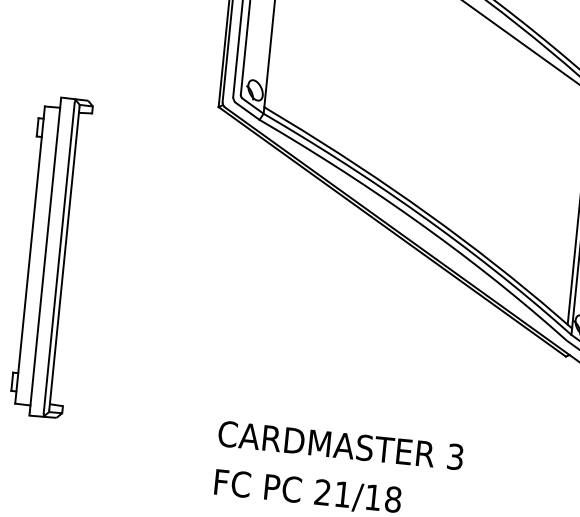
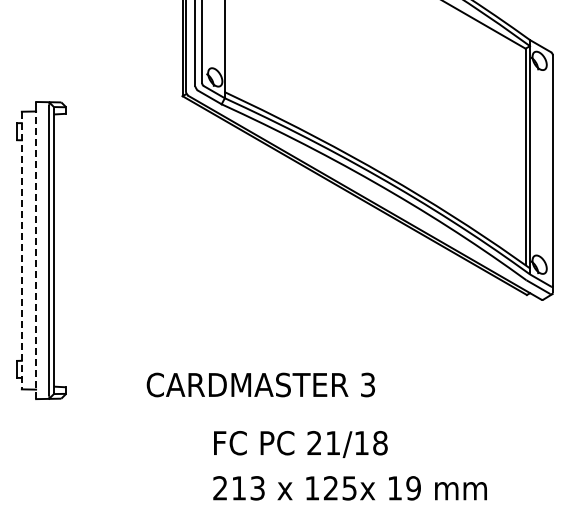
line: (29, 254) -> (21, 250), solid -> dashed
line: (45, 257) -> (36, 251), solid -> dashed
text: (340, 444) -> (260, 384), moved

